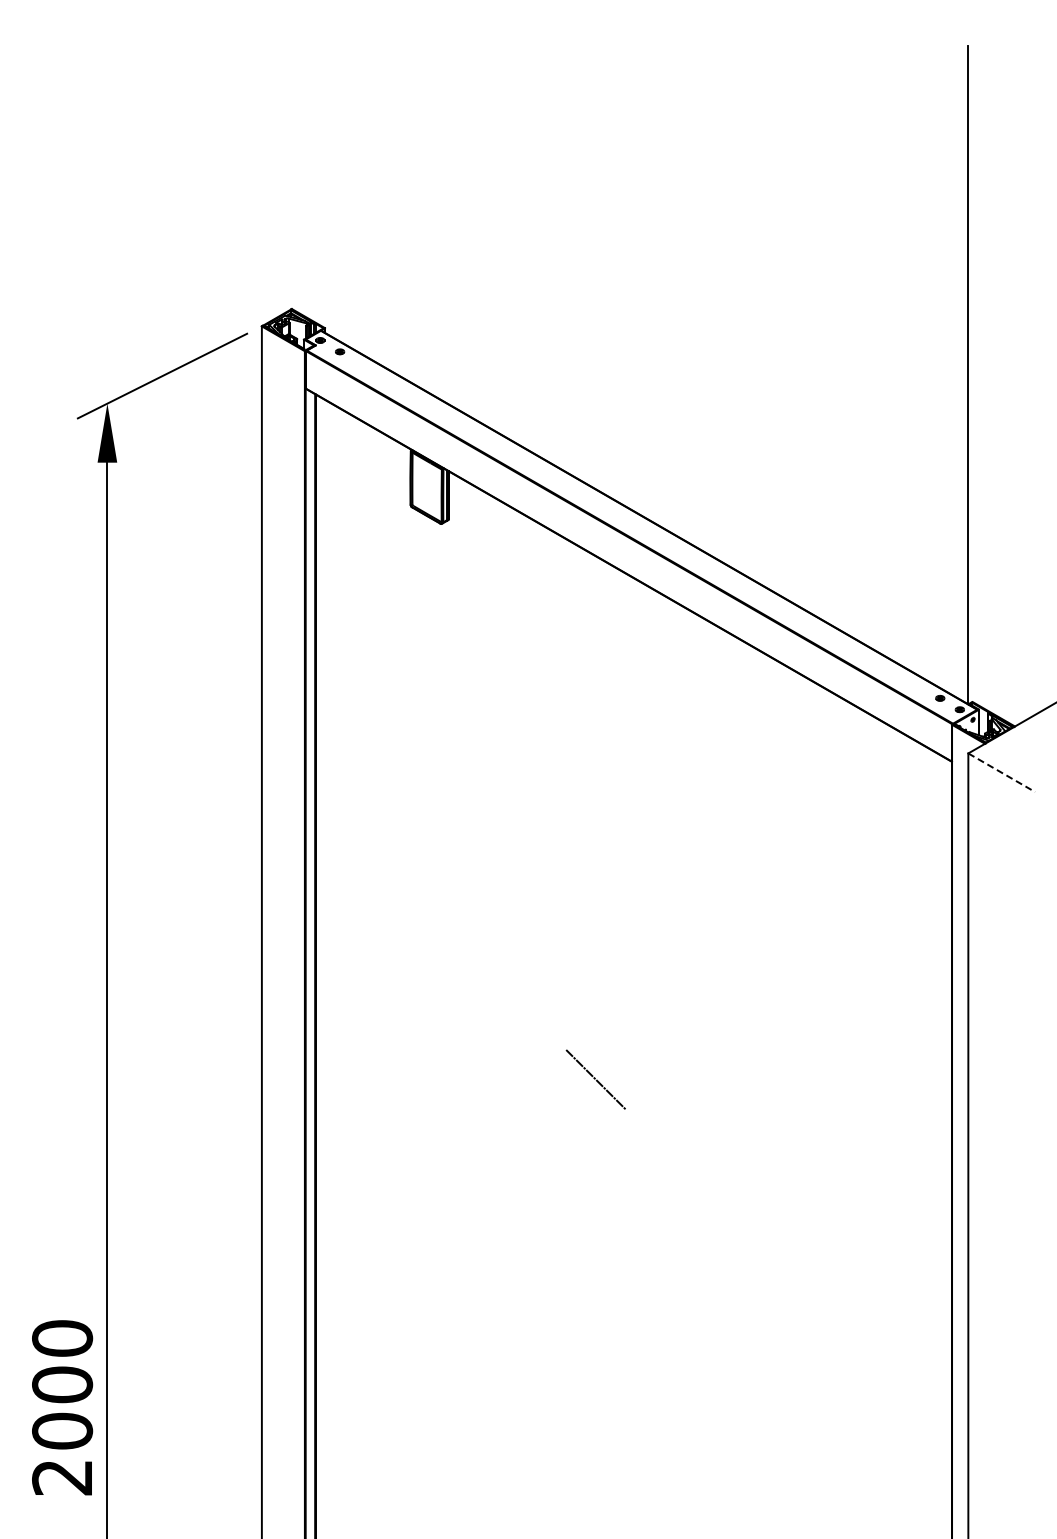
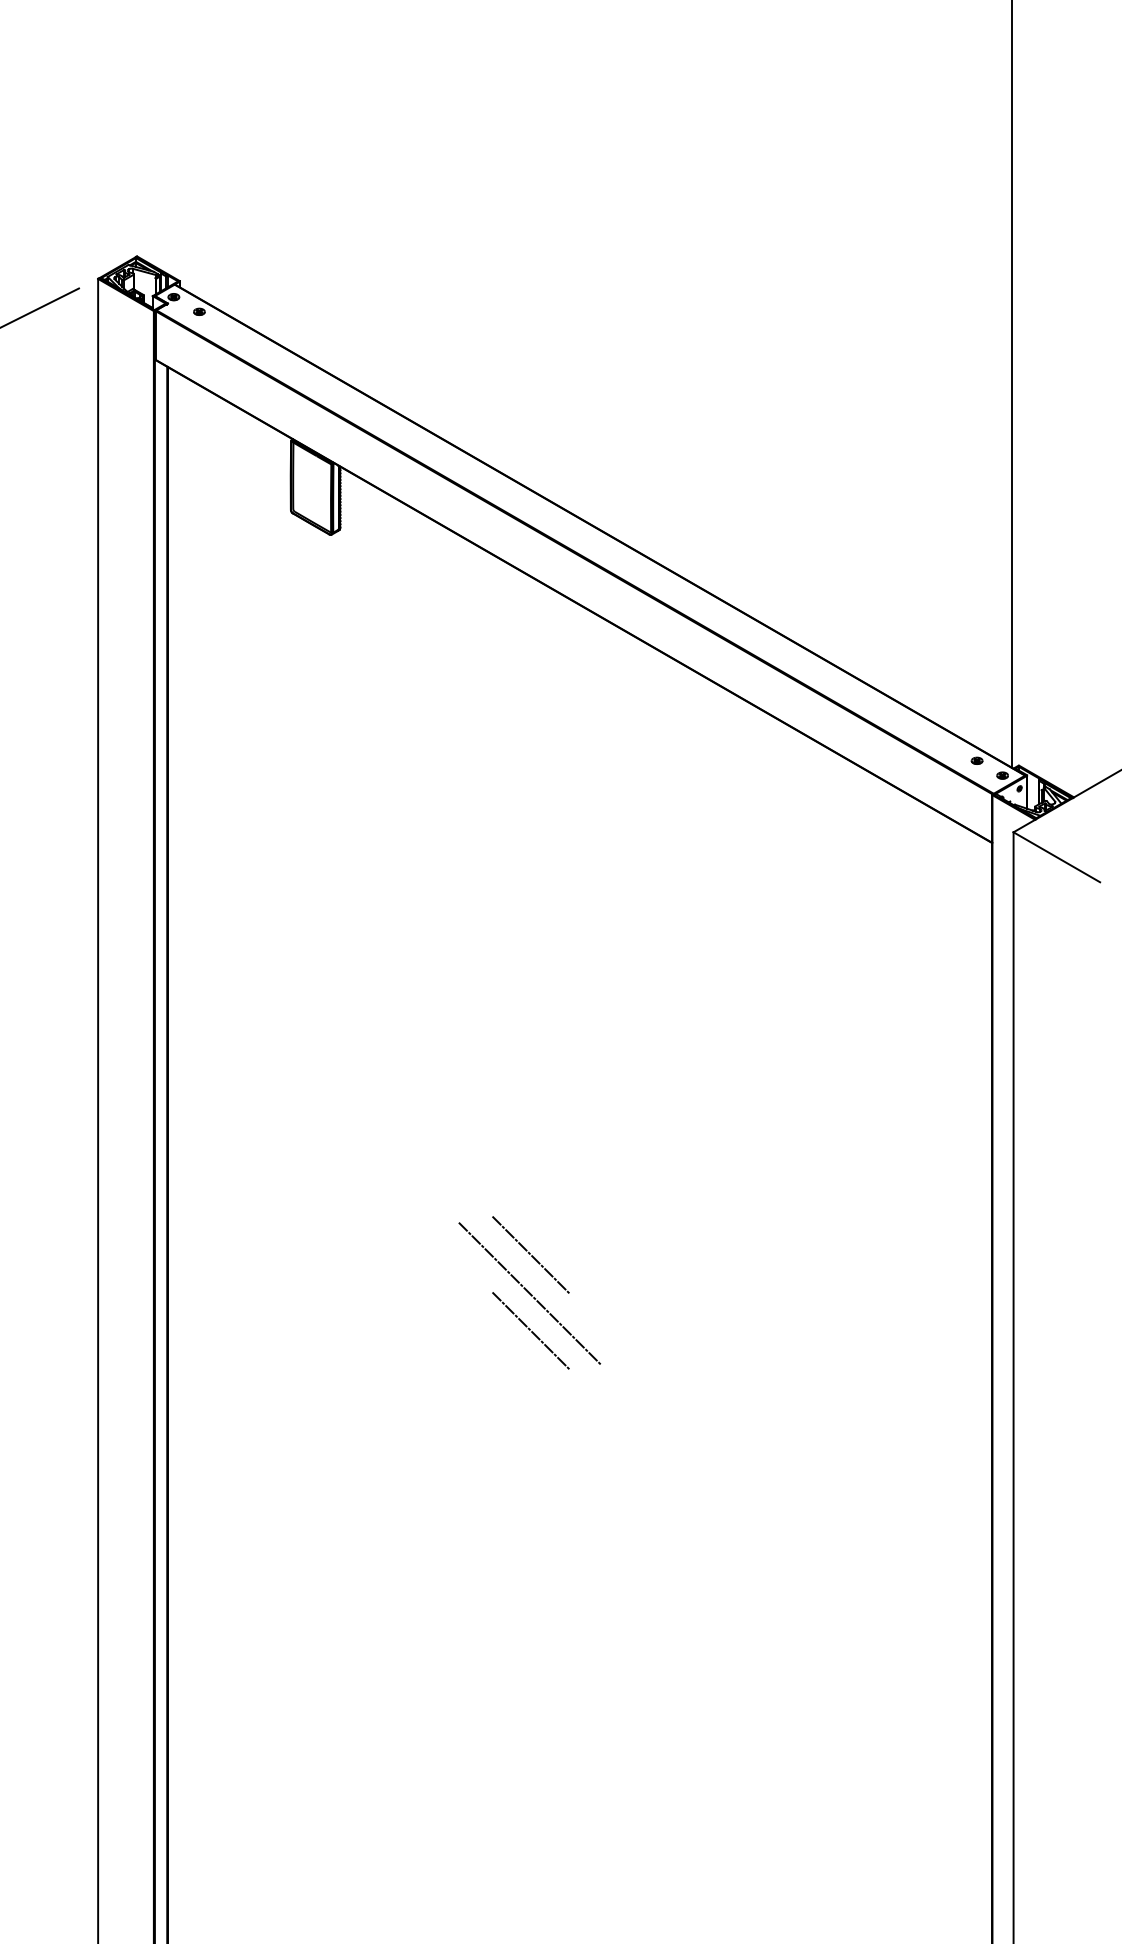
line: (1001, 772) -> (1056, 856), dashed -> solid
line: (594, 1109) -> (529, 1293), added
line: (595, 1138) -> (530, 1331), added

